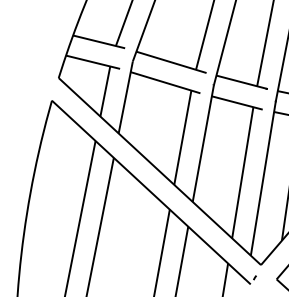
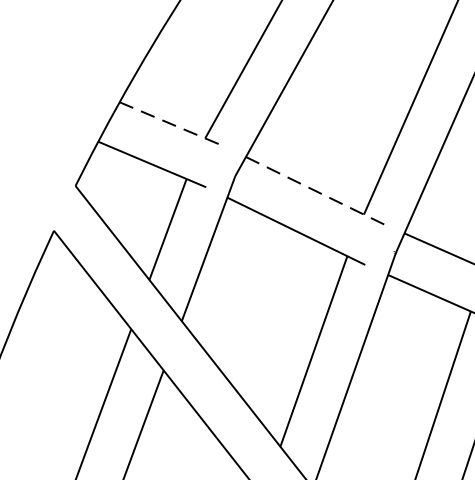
line: (99, 41) -> (172, 123), solid -> dashed
line: (171, 62) -> (315, 191), solid -> dashed

